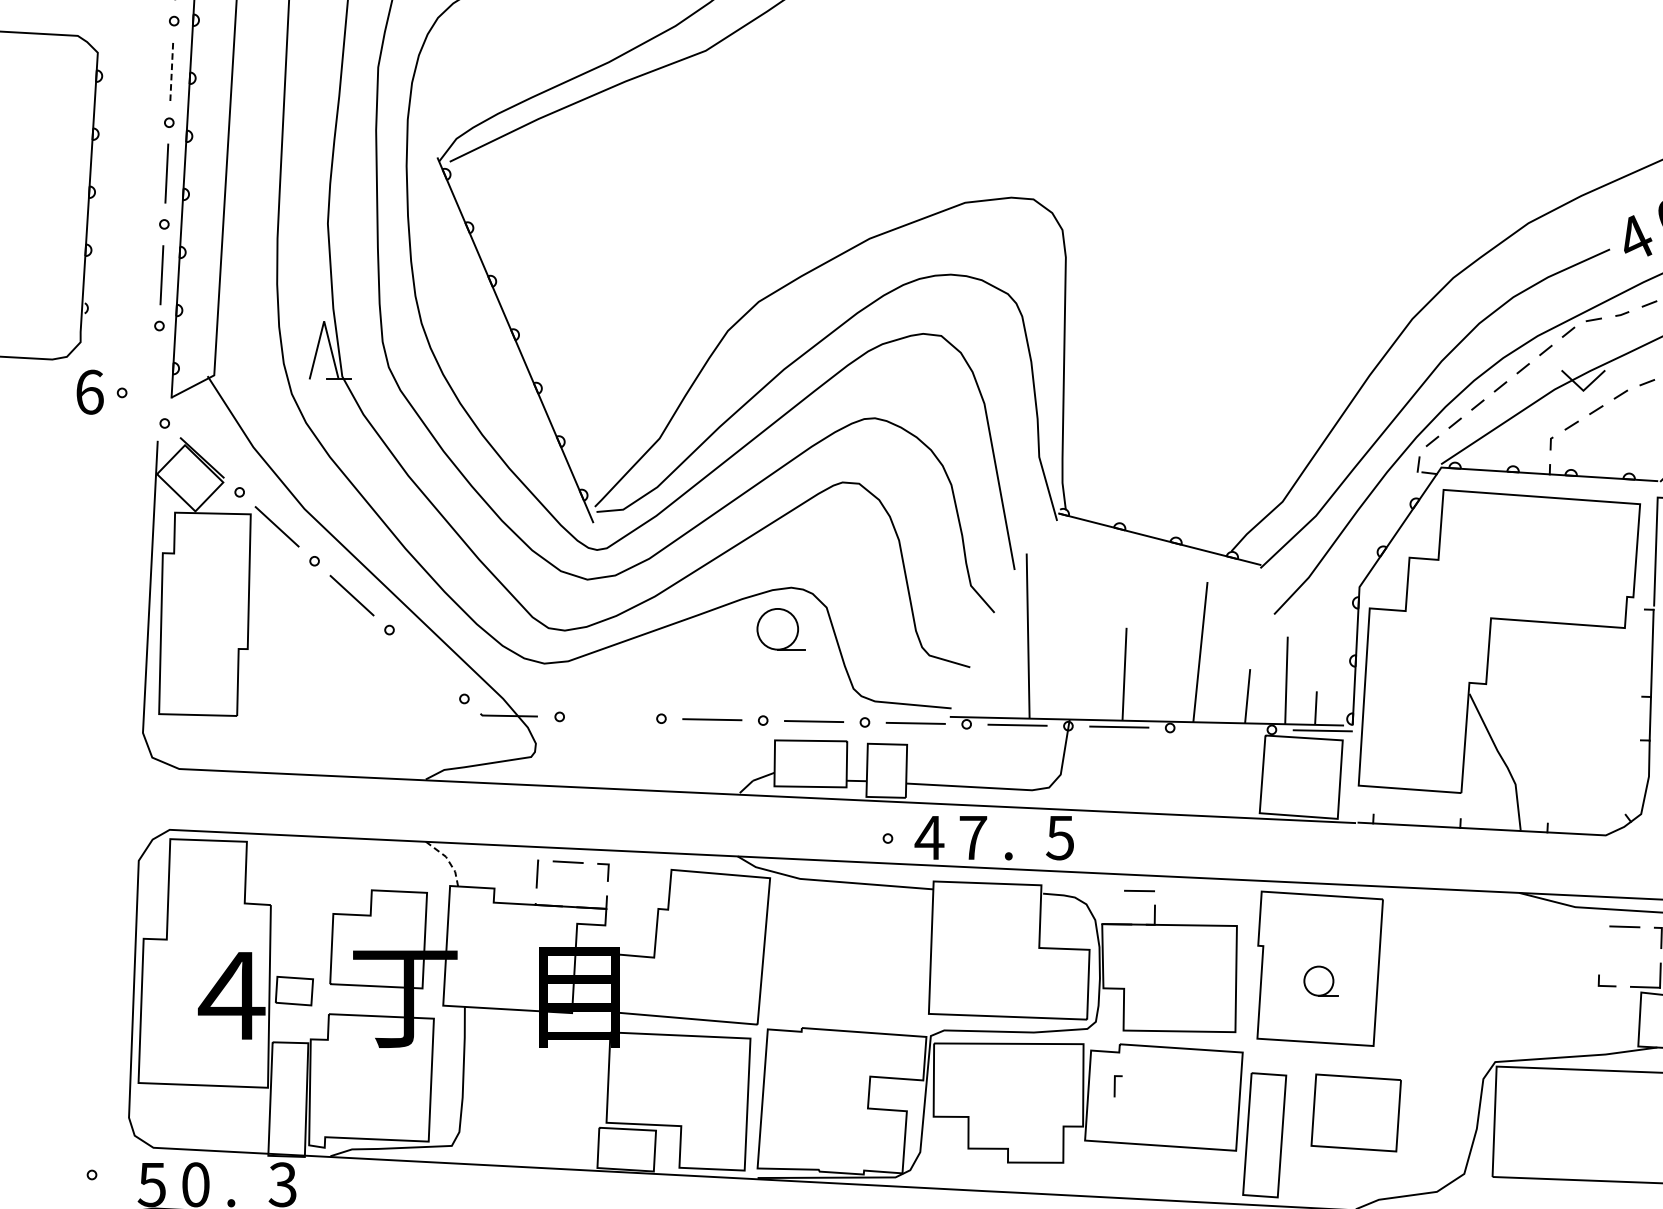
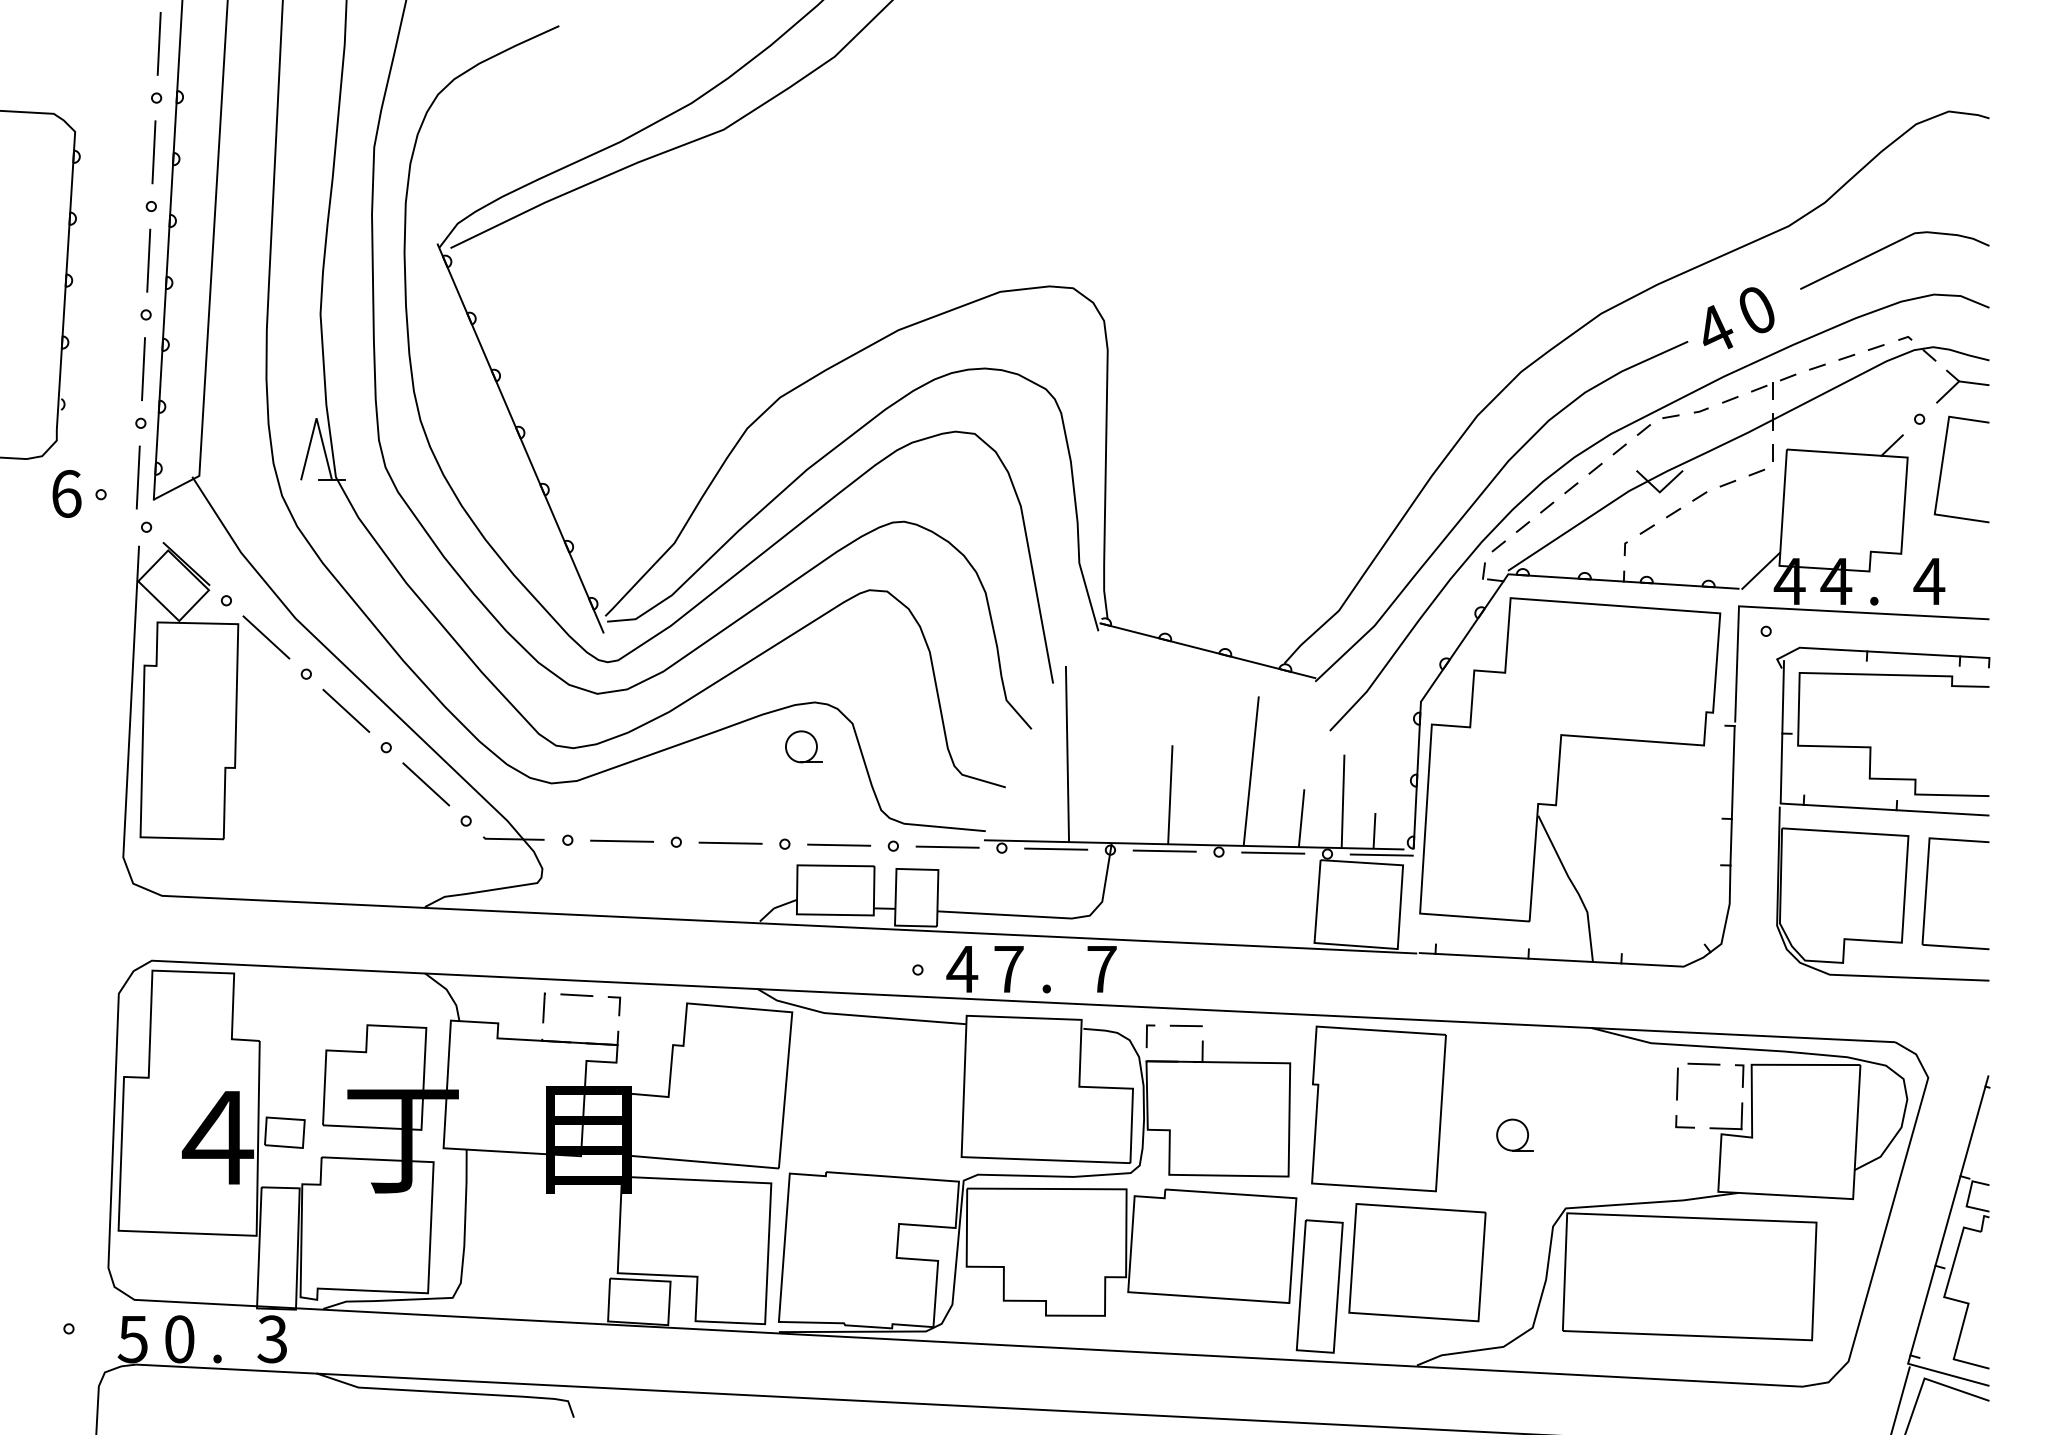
line: (172, 71) -> (154, 151), dashed -> solid
line: (156, 376) -> (137, 477), added
part: (780, 629) -> (803, 746), size x0.71
line: (427, 664) -> (426, 784), added
line: (610, 717) -> (622, 840), added
line: (1221, 728) -> (1273, 852), added
text: (1060, 838) -> (1101, 969), 5 -> 7
line: (447, 859) -> (448, 992), dashed -> solid
line: (1599, 944) -> (1676, 1083), added
part: (1320, 980) -> (1514, 1134), moved
line: (1115, 1086) -> (1147, 1036), moved
part: (1356, 1112) -> (1417, 1262), size x1.43

